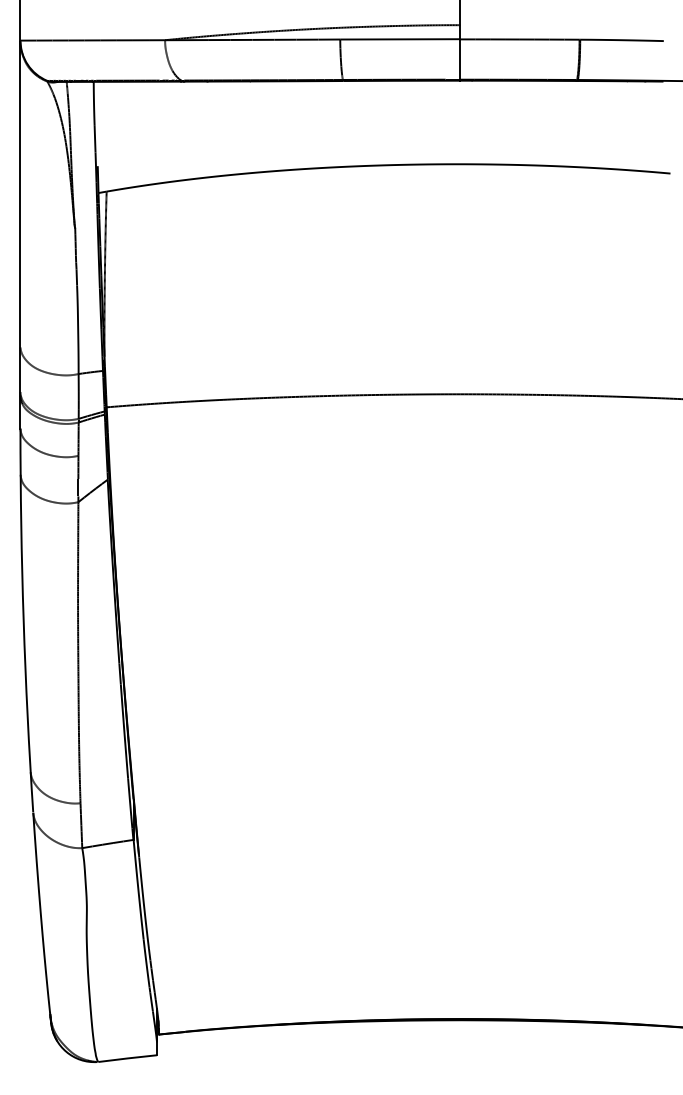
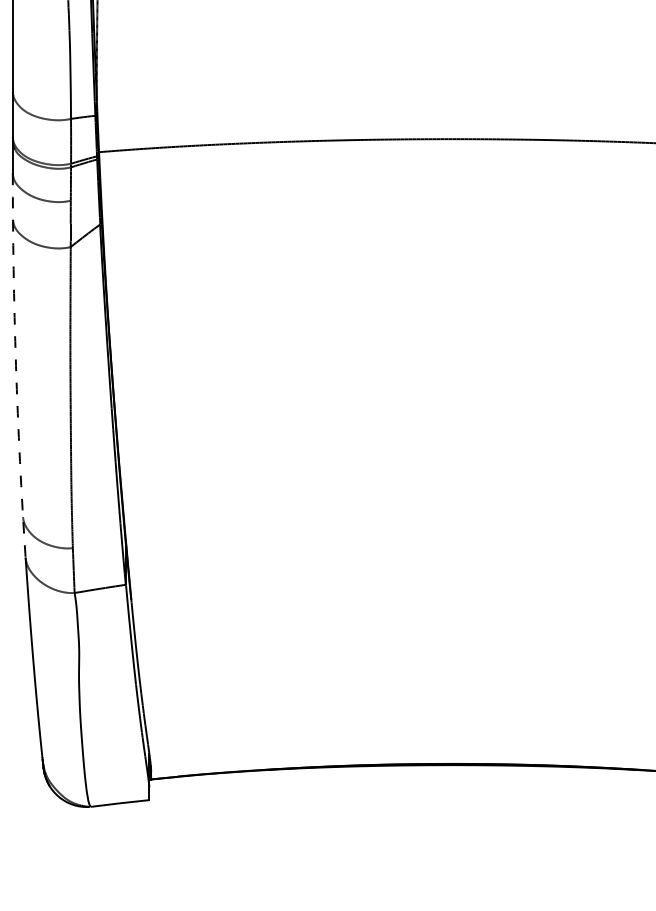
arc: (23, 620) -> (15, 365), solid -> dashed

